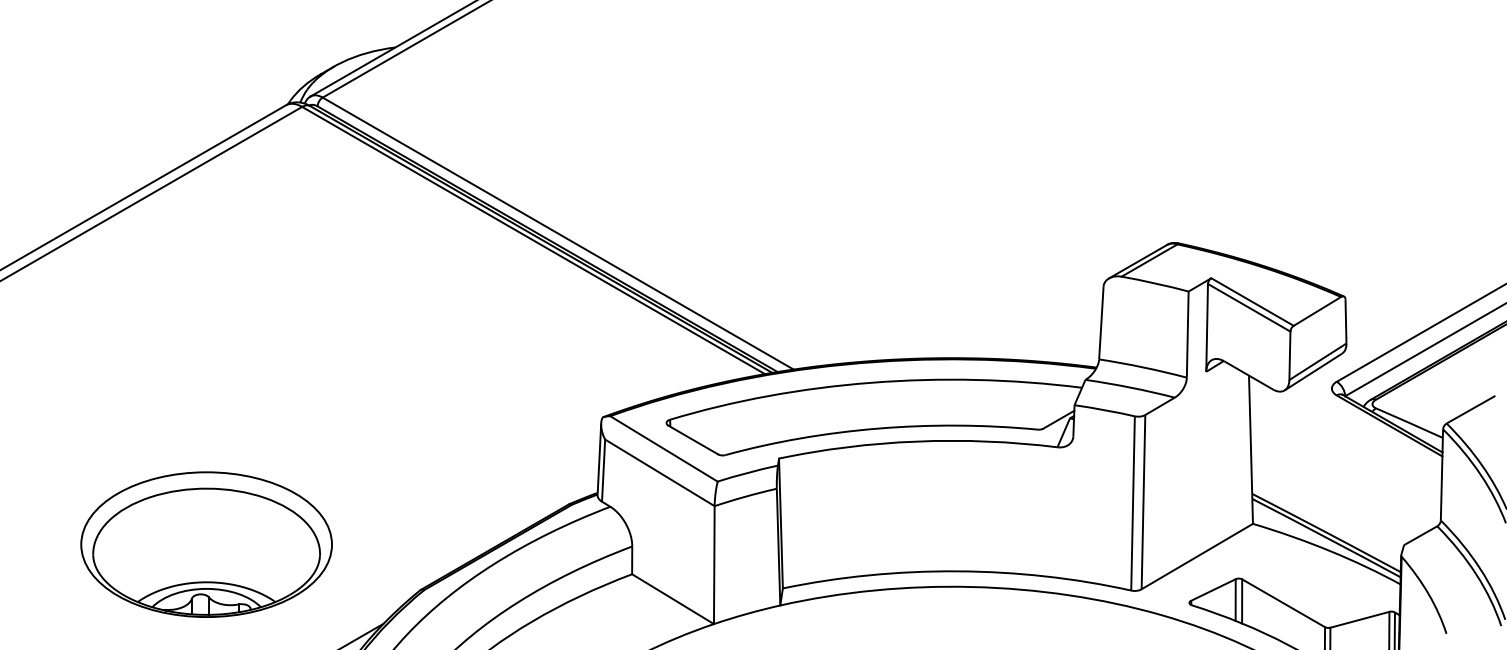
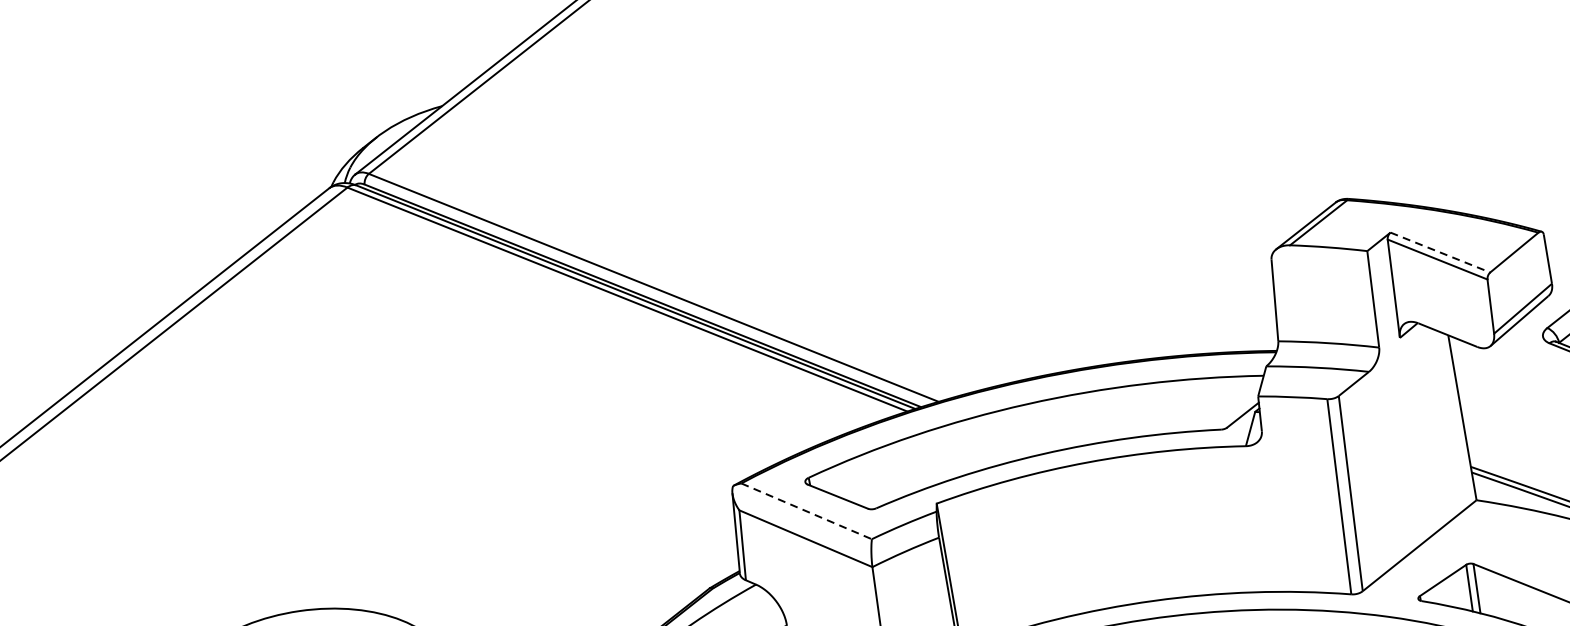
line: (1252, 302) -> (1440, 253), solid -> dashed
line: (663, 448) -> (806, 510), solid -> dashed

